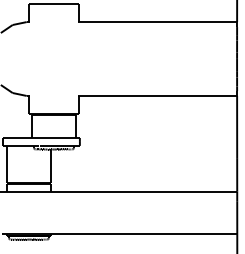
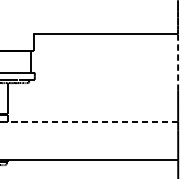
line: (237, 127) -> (178, 63), solid -> dashed
line: (143, 191) -> (92, 121), solid -> dashed

